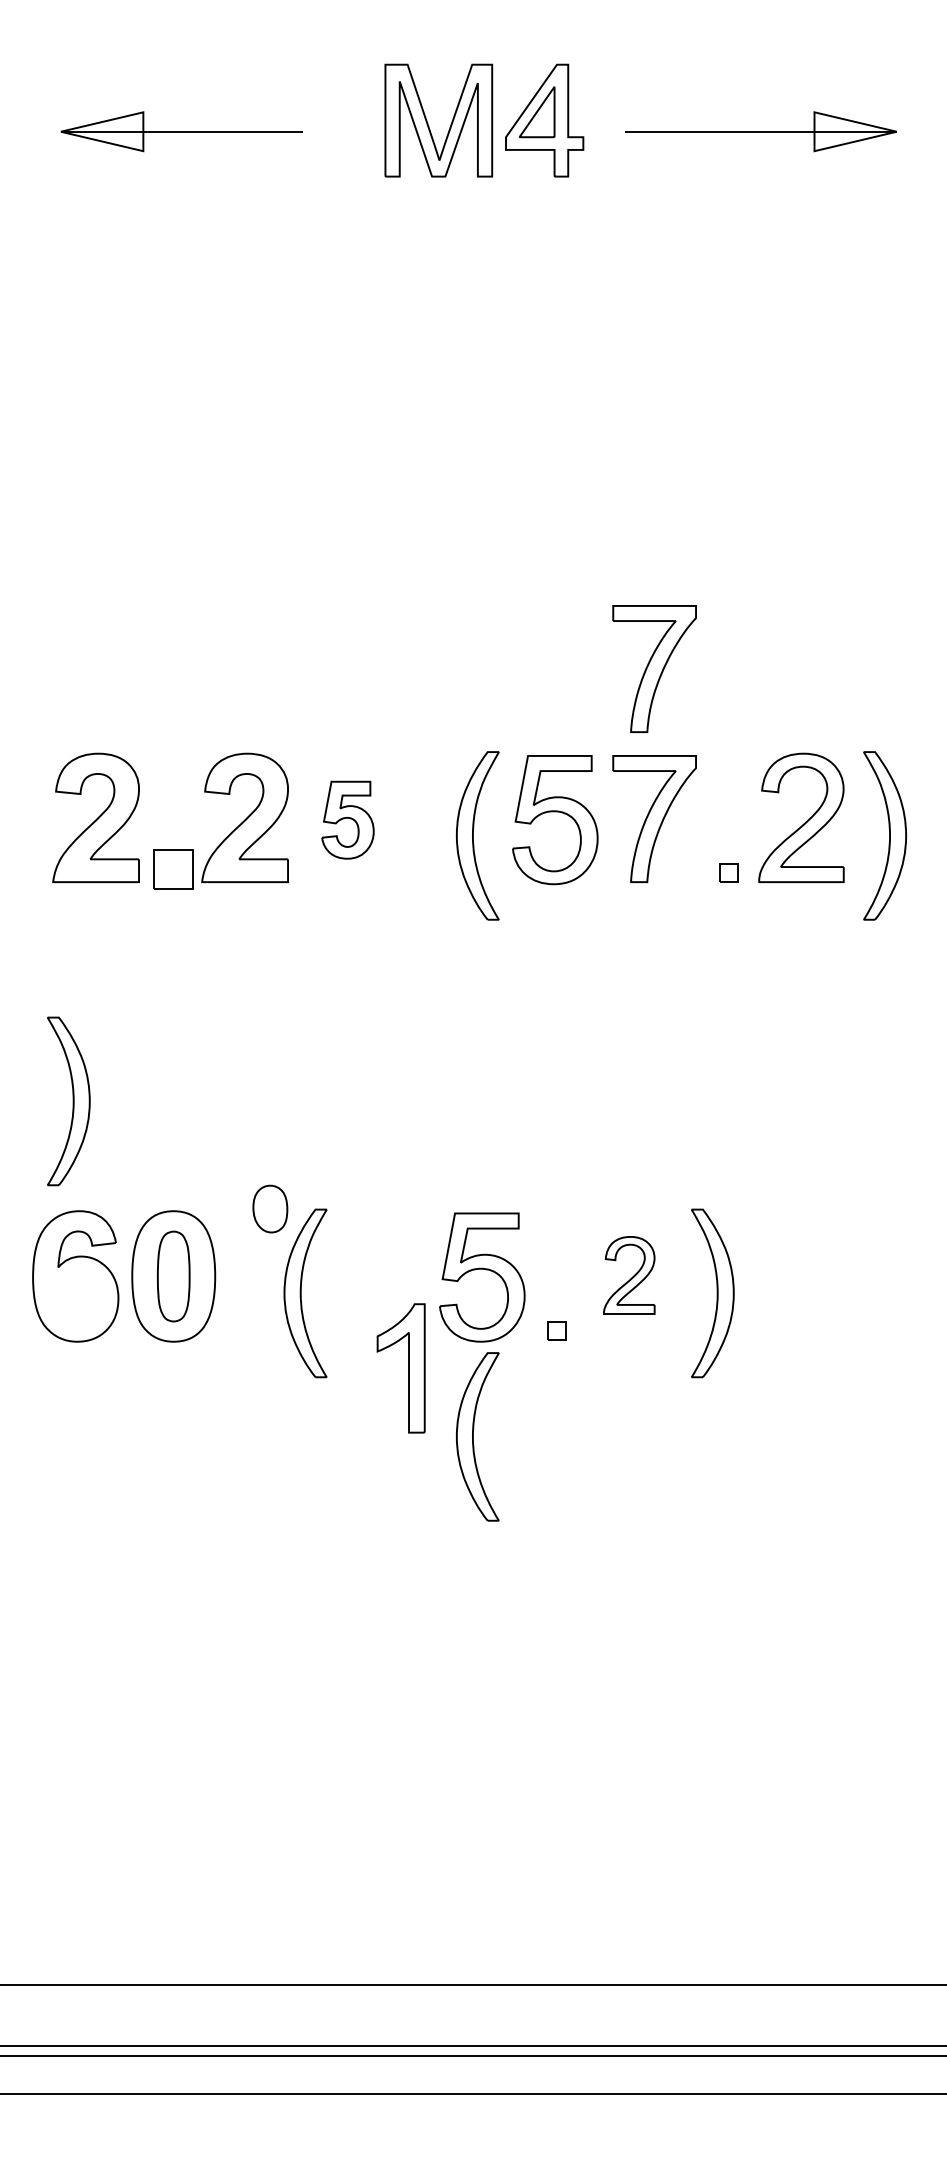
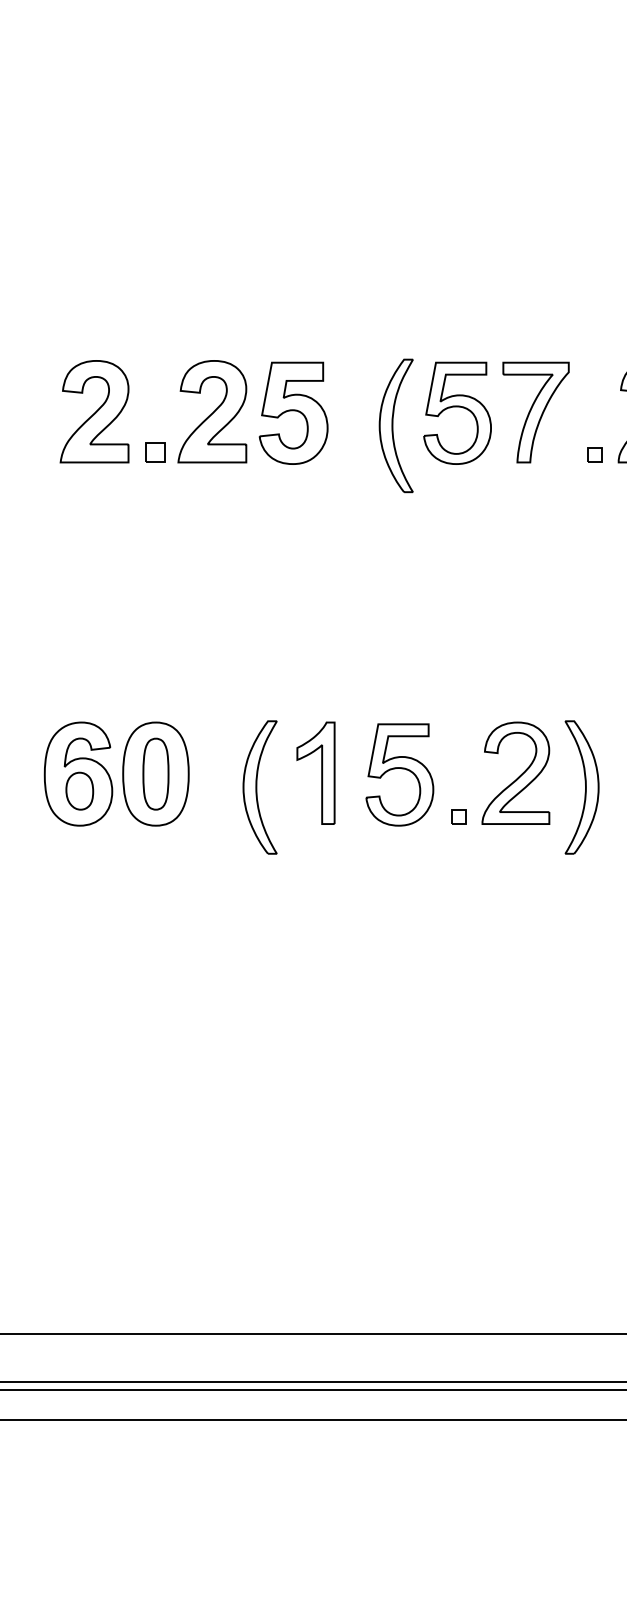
part: (654, 668) -> (535, 293), removed
part: (347, 820) -> (293, 413), size x1.67
part: (172, 869) -> (154, 452), size x0.62
part: (68, 1101) -> (72, 635), removed
part: (270, 1208) -> (79, 790), moved
part: (629, 1275) -> (516, 773), size x1.67
part: (408, 1368) -> (321, 773), moved
part: (477, 1436) -> (396, 900), removed

